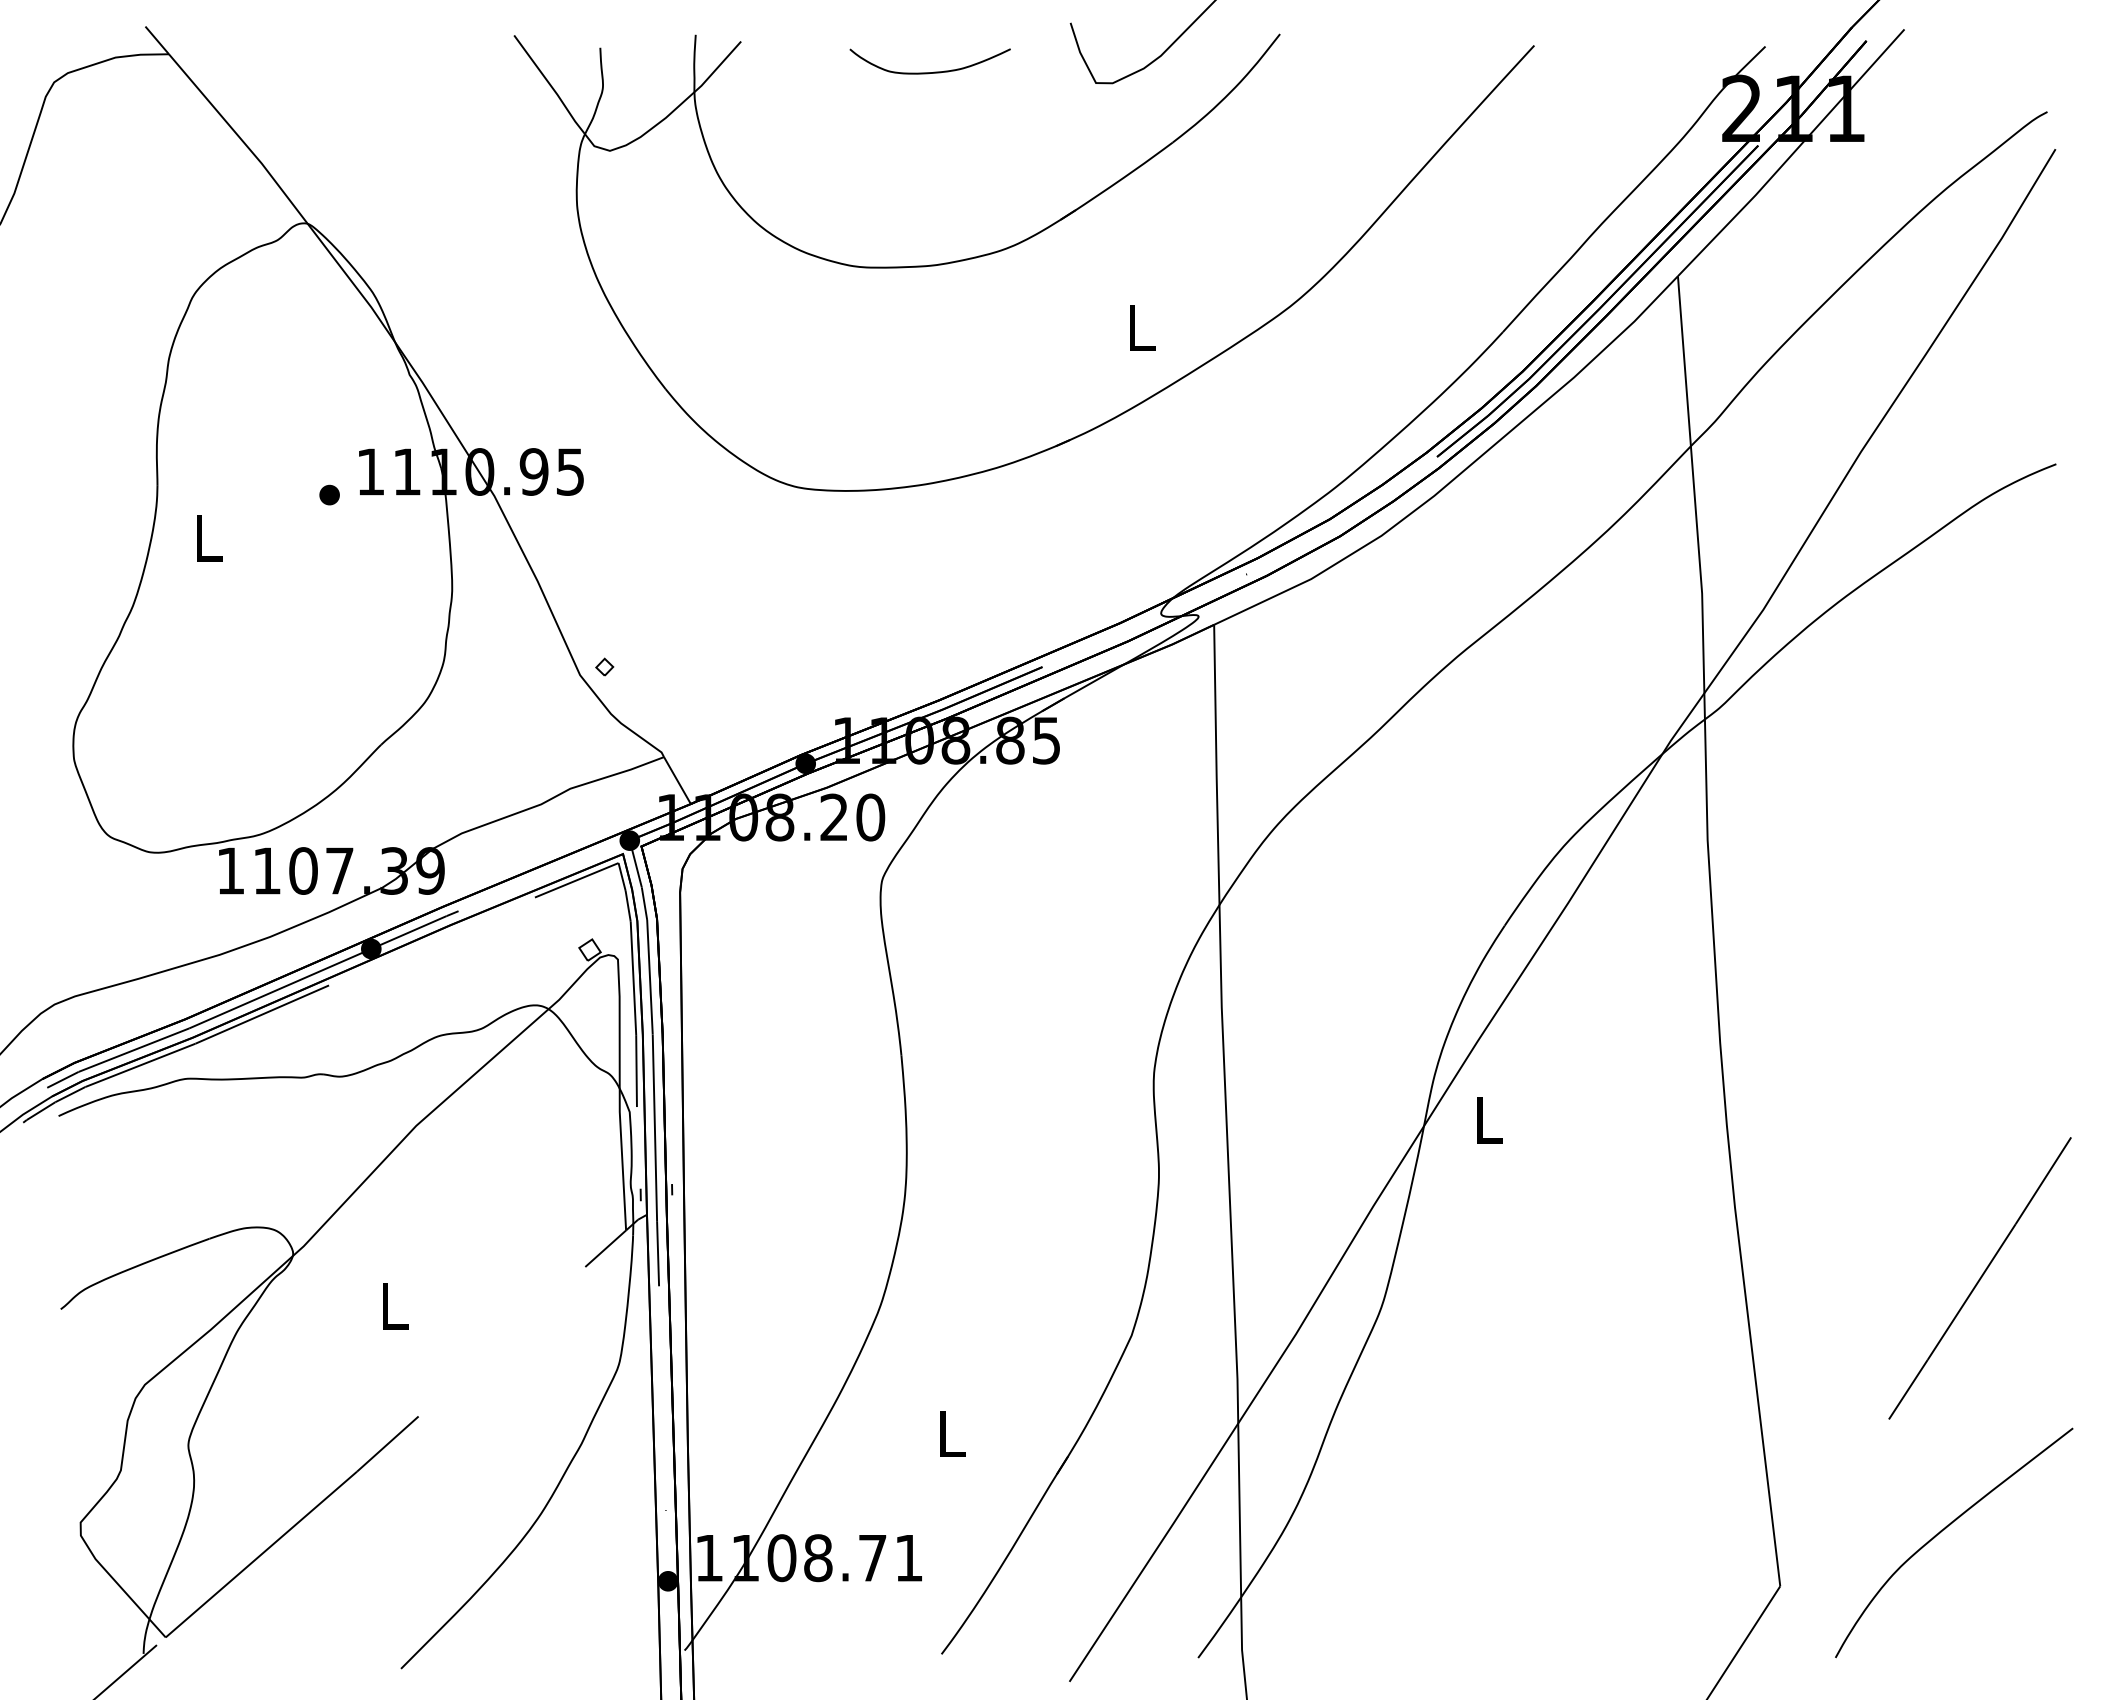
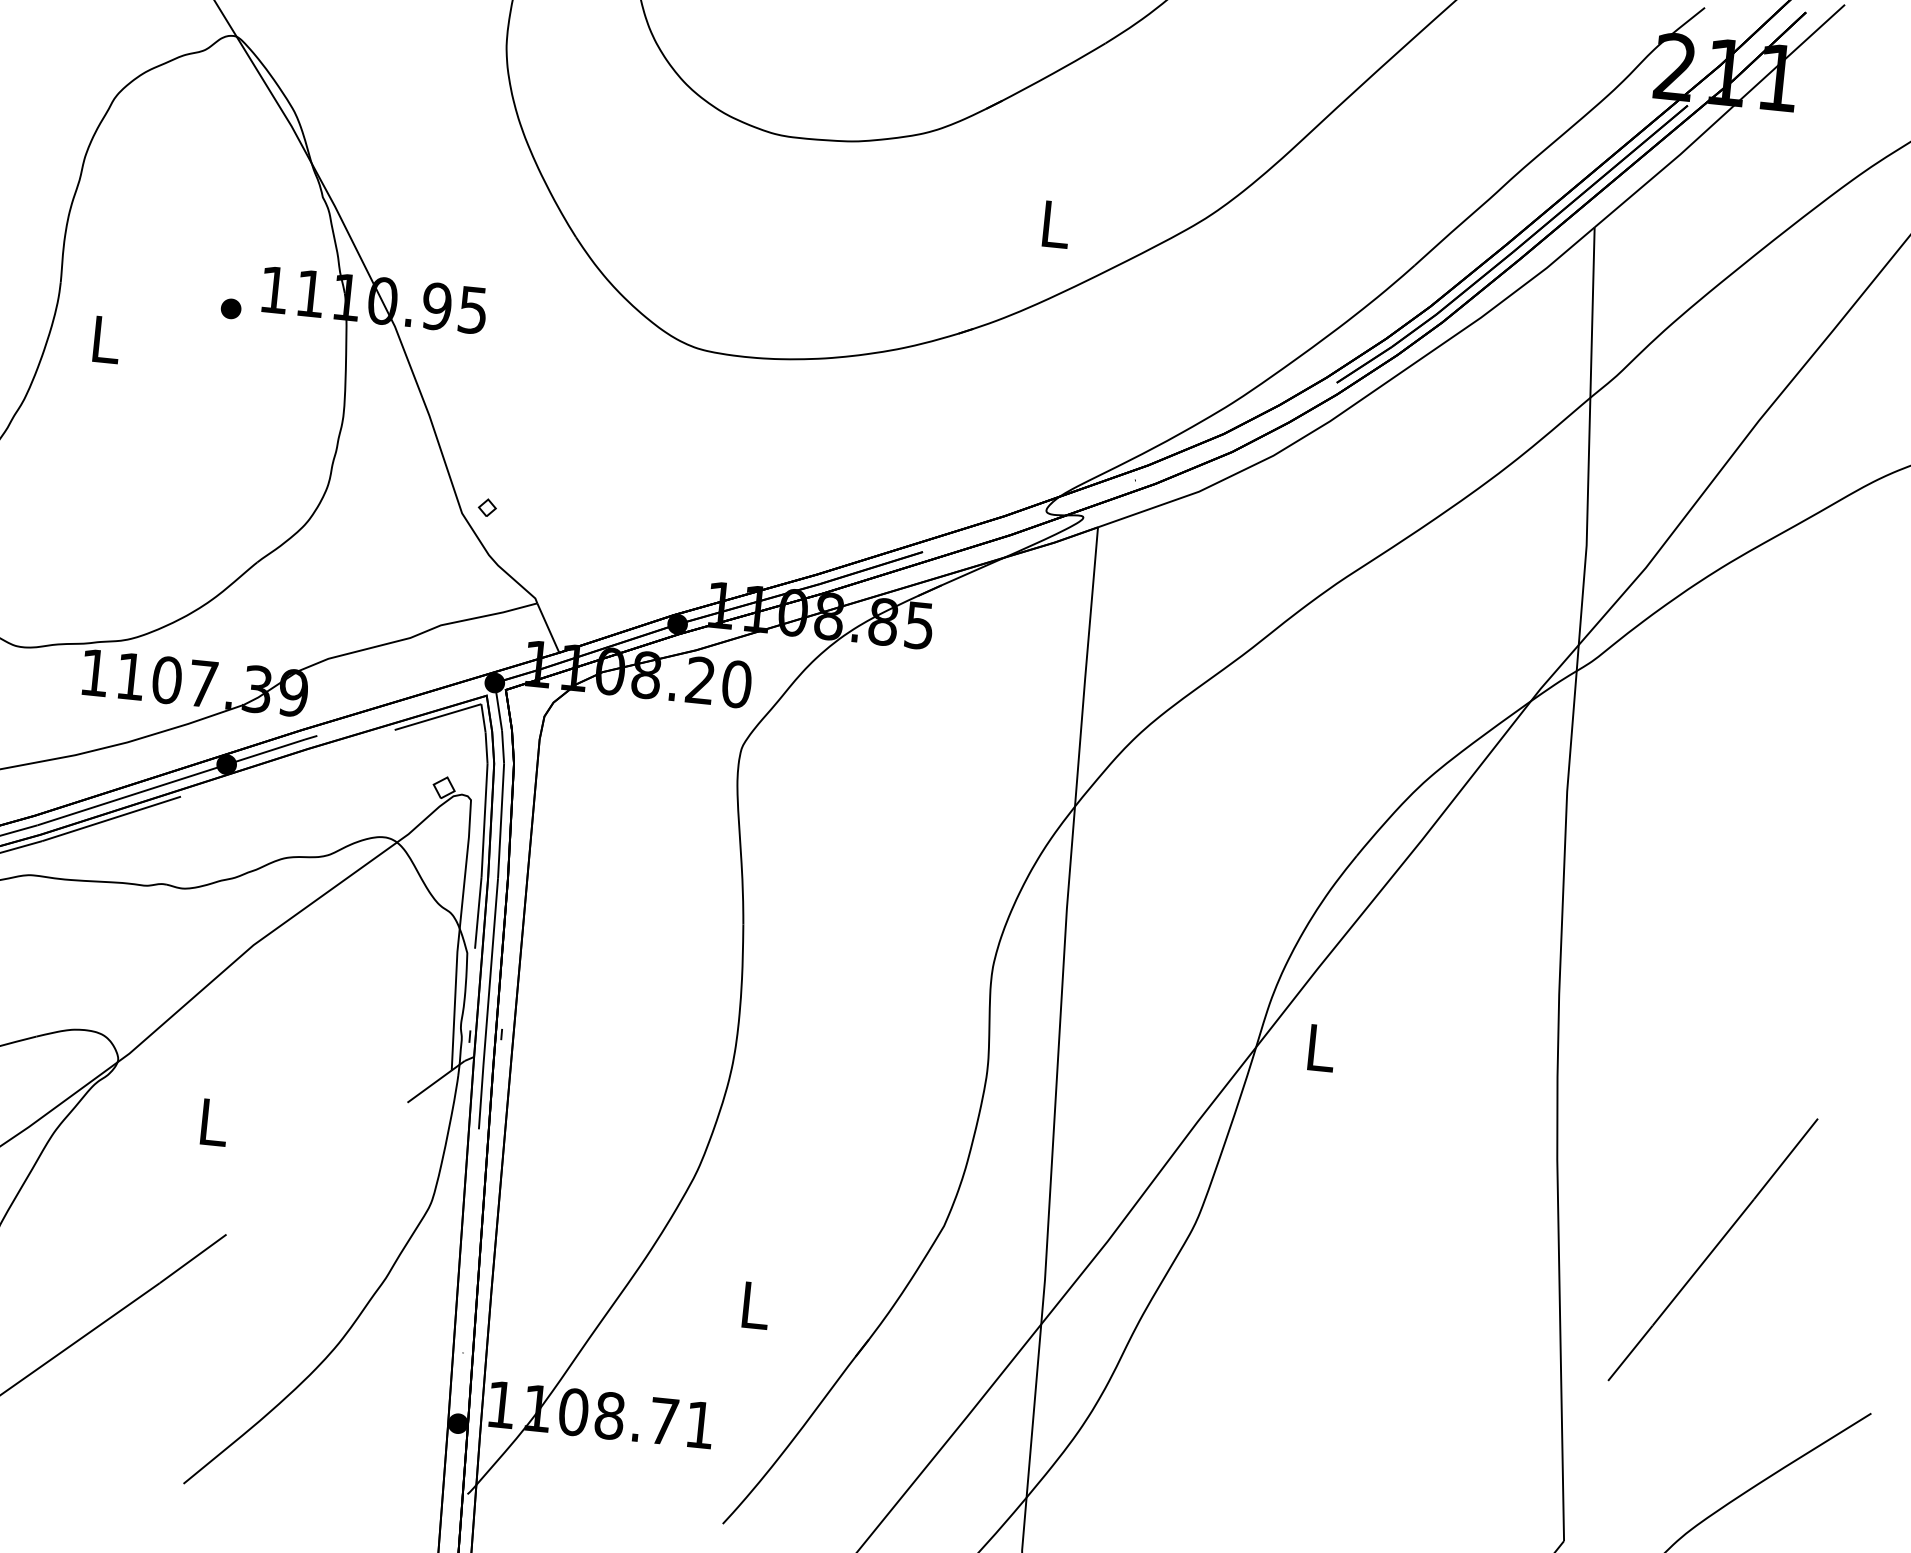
line: (1979, 1278) -> (1712, 1249), moved

